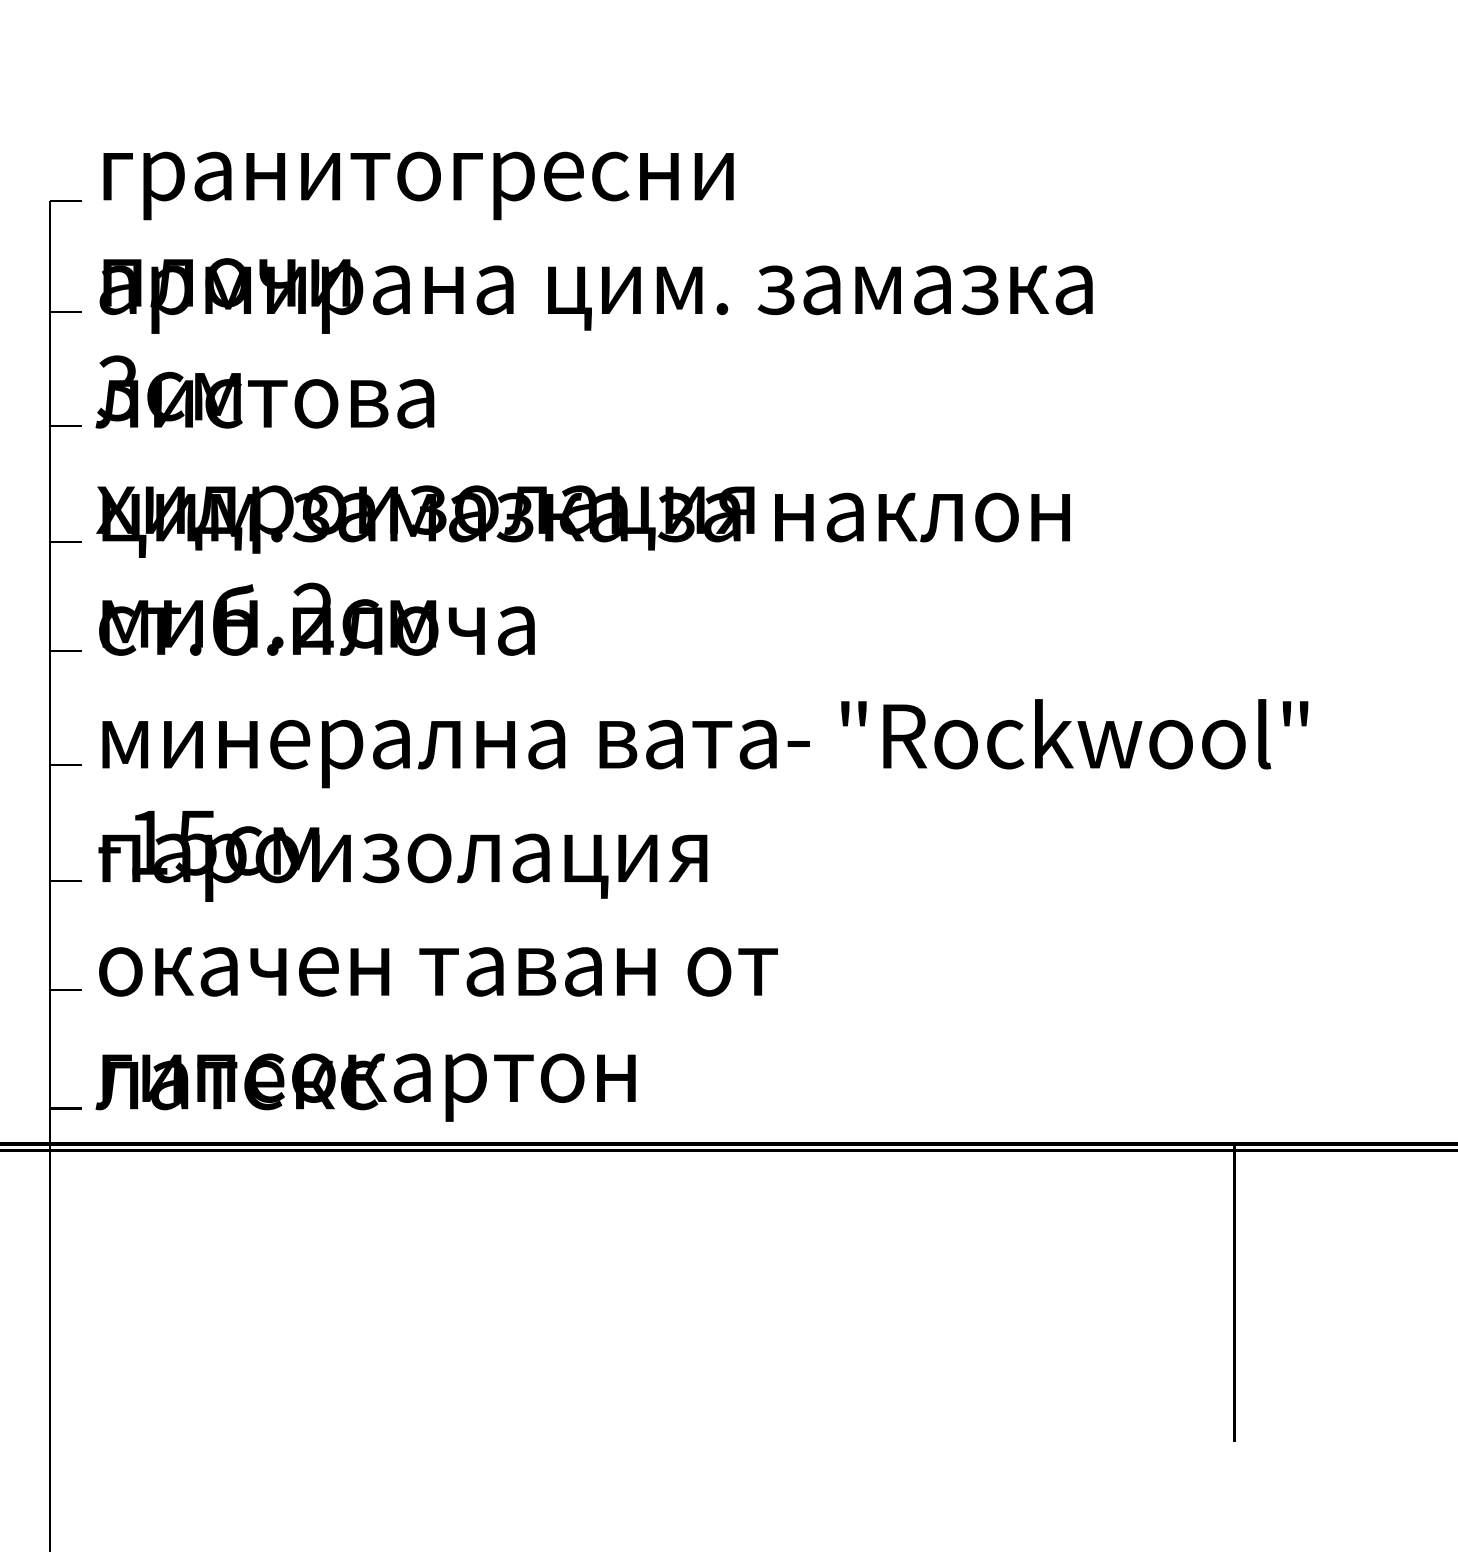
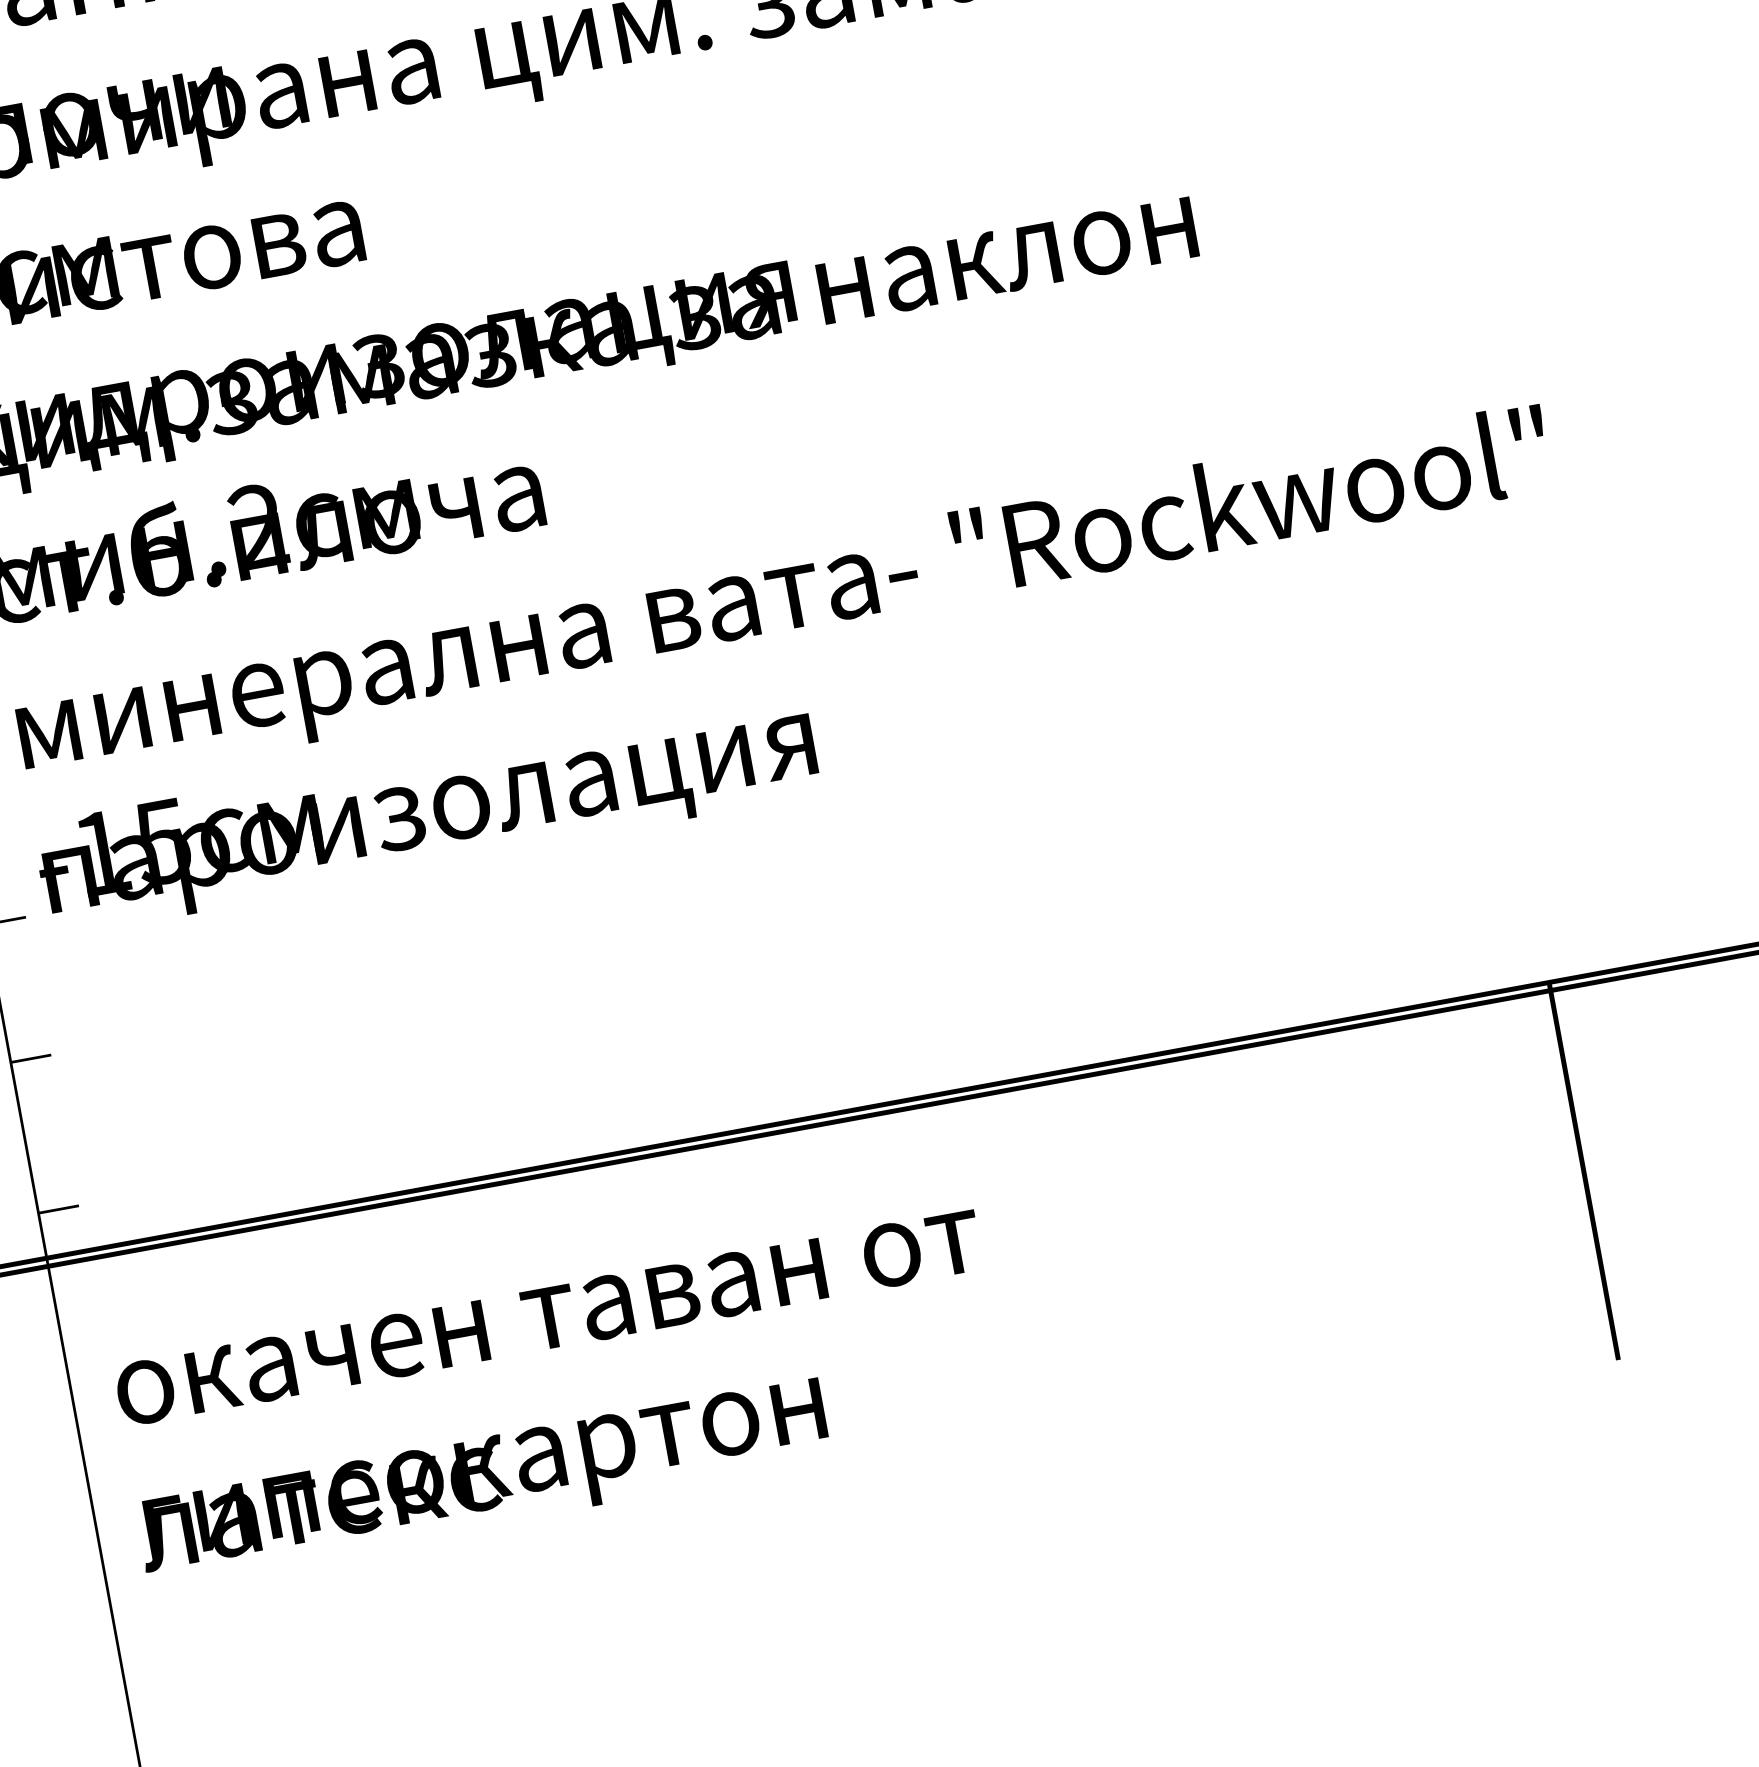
text: (436, 1034) -> (560, 1397), moved

